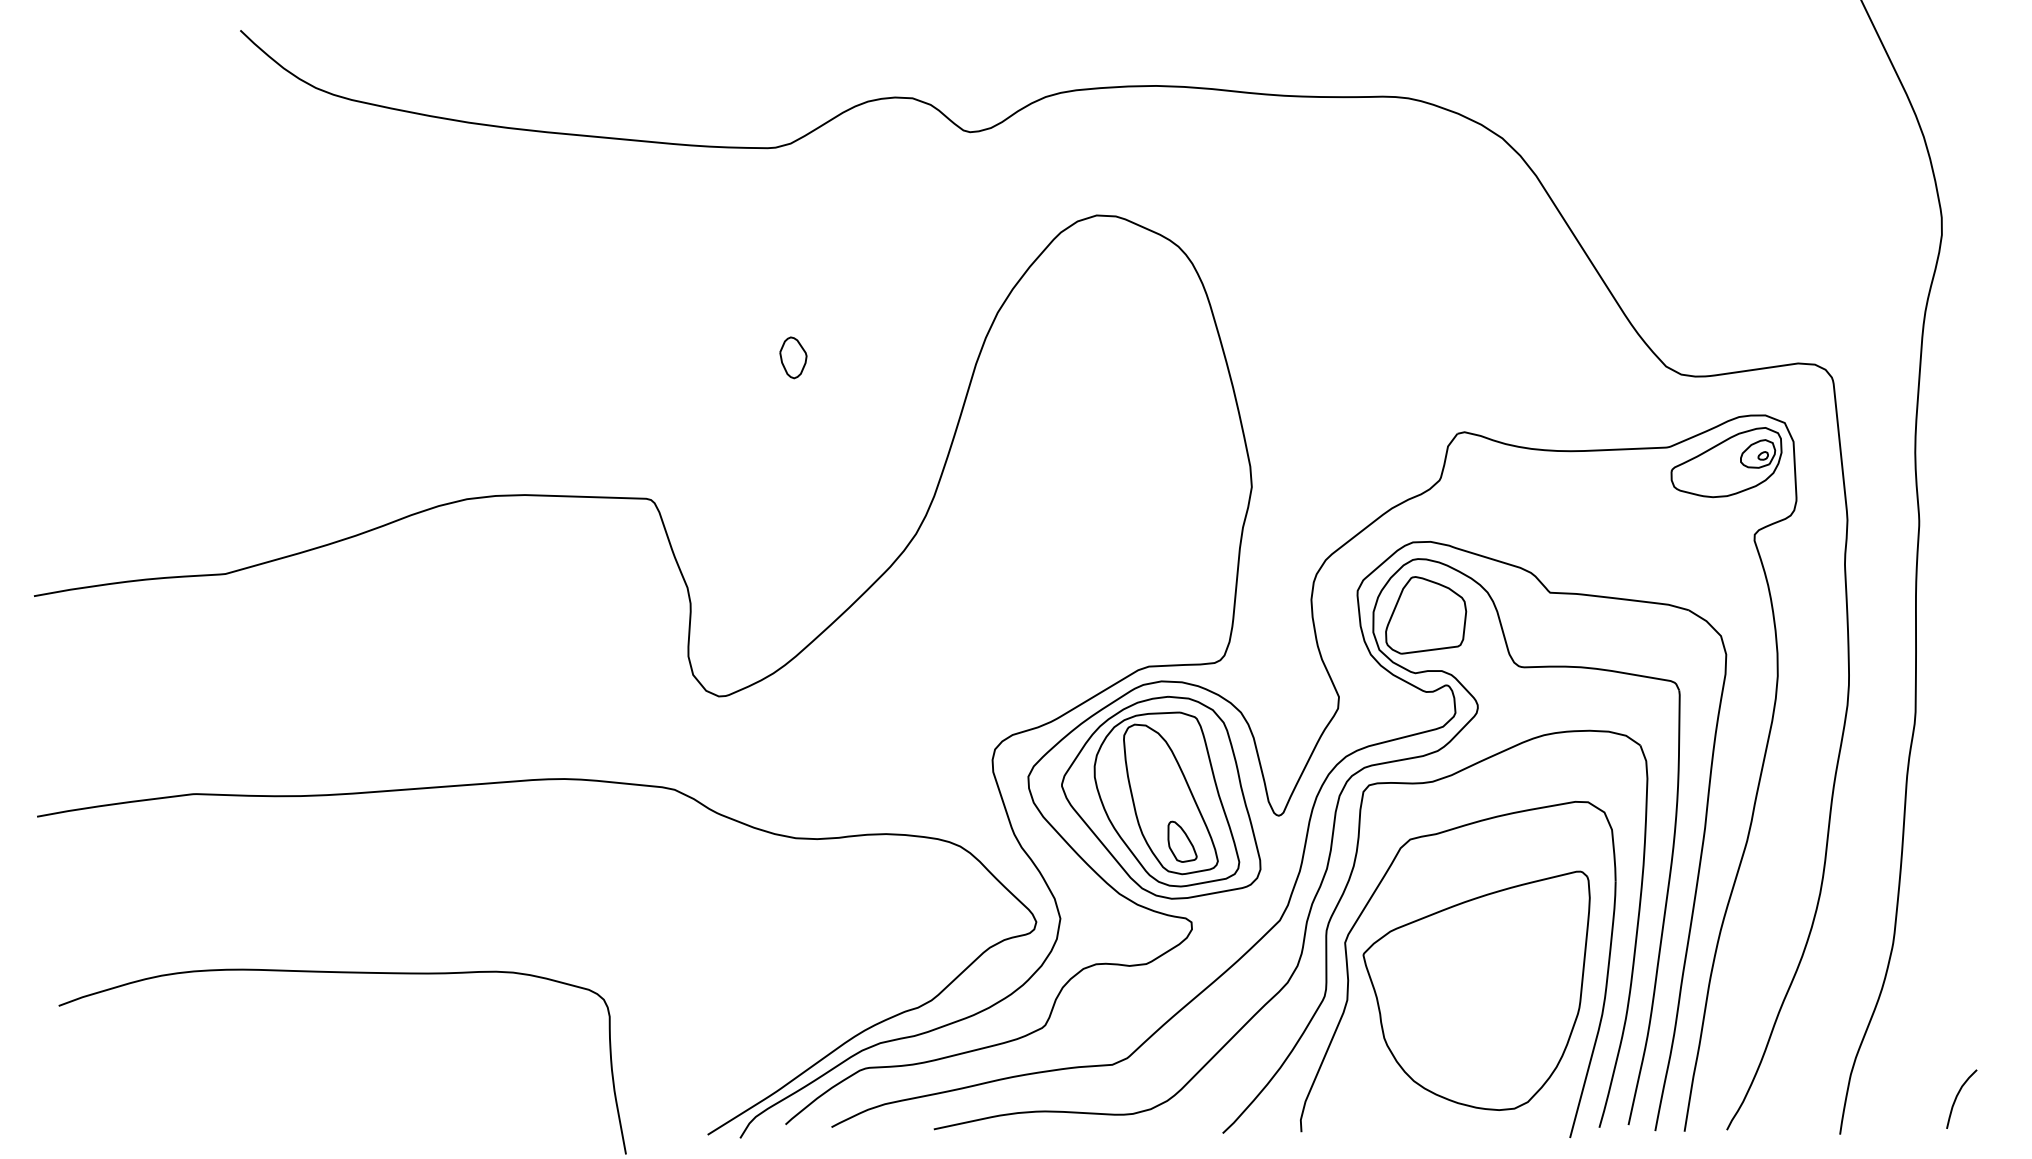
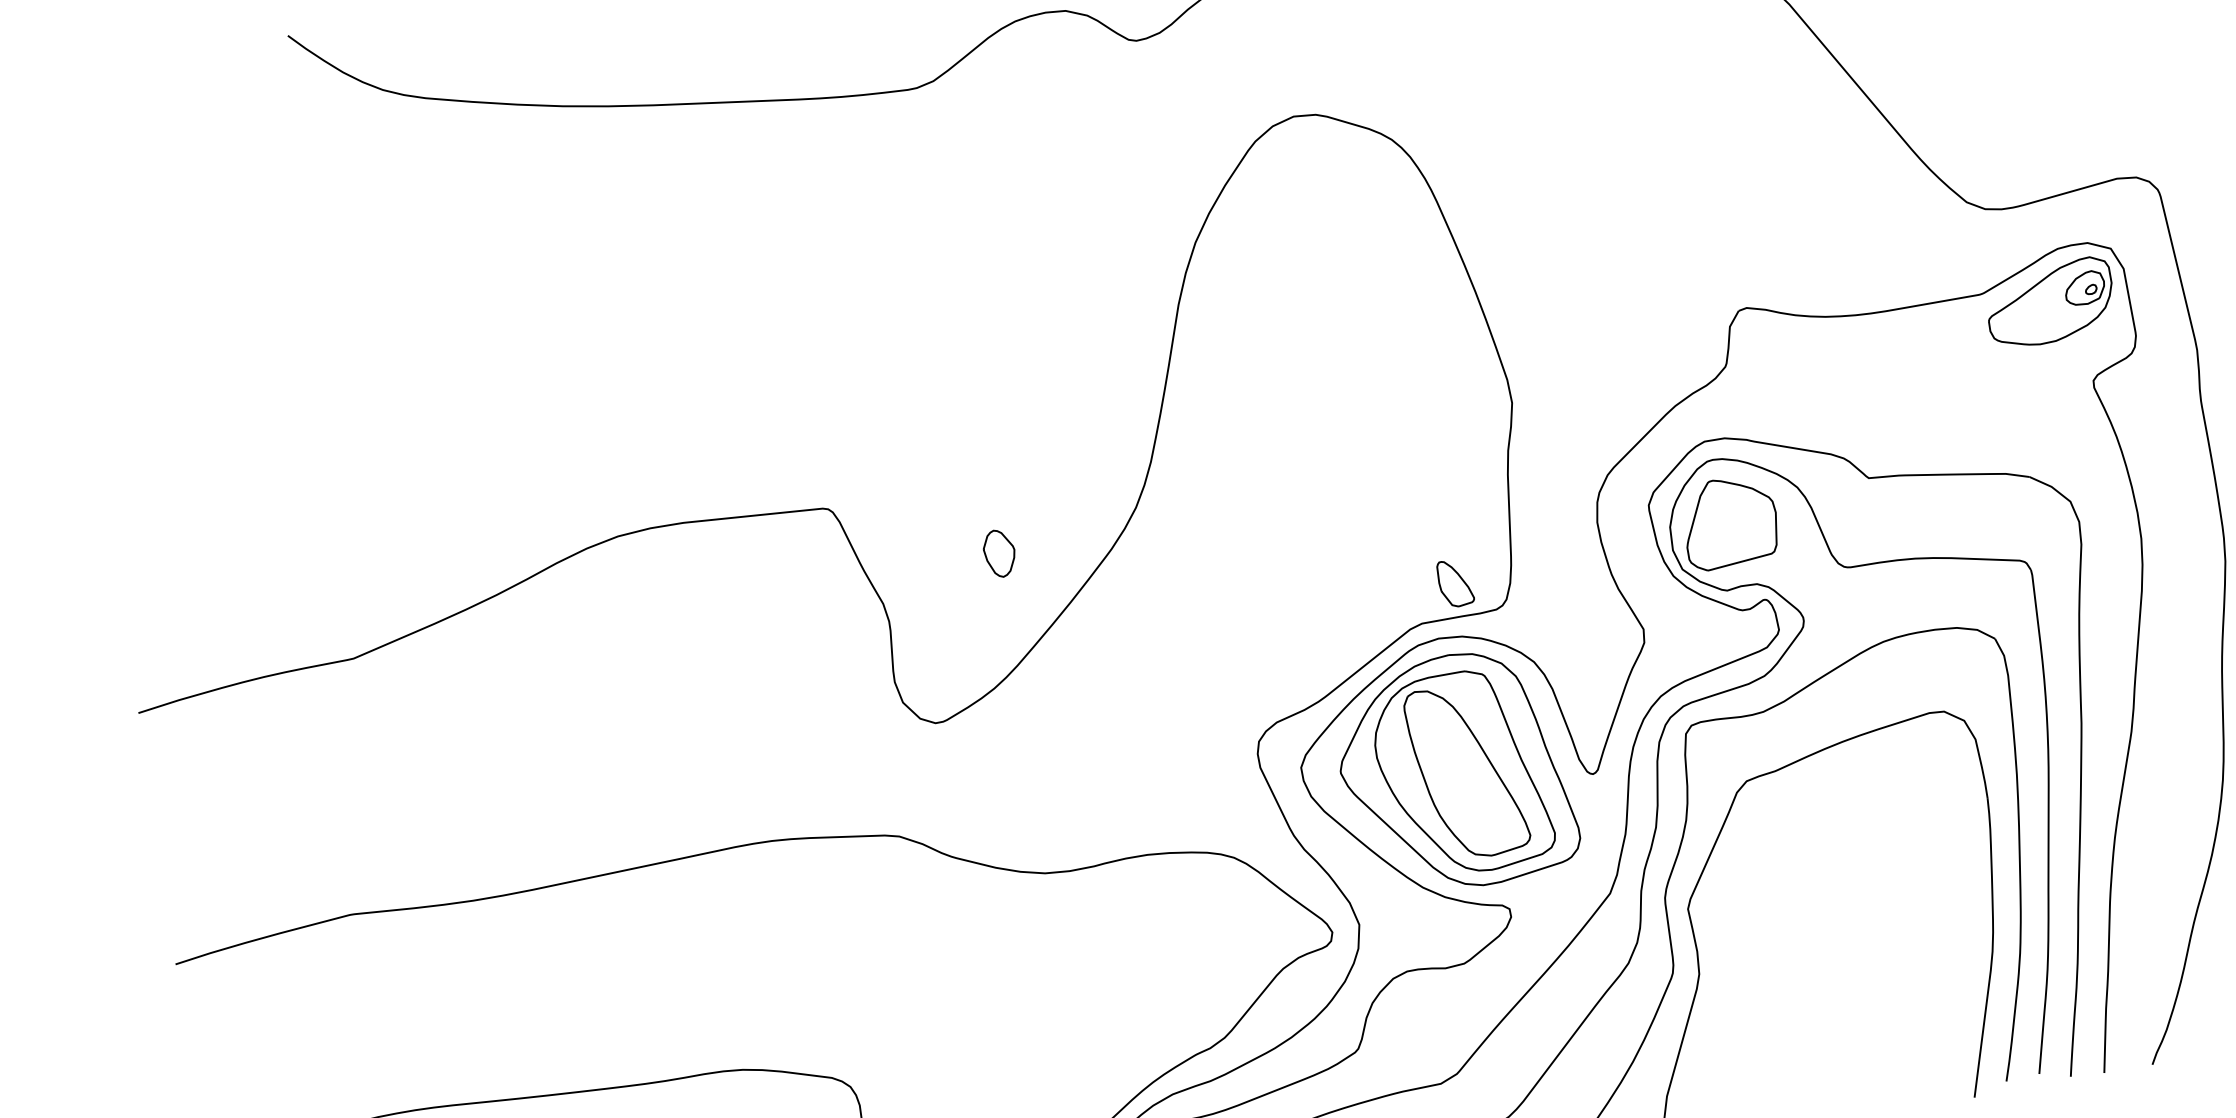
part: (793, 357) -> (999, 553), moved
part: (1182, 841) -> (1455, 583), moved
part: (1476, 990) -> (1845, 943), removed

